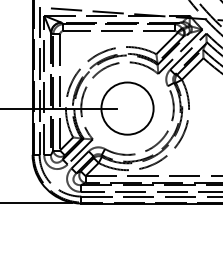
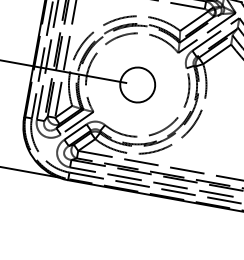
circle: (127, 108) -> (137, 84), size x0.6

